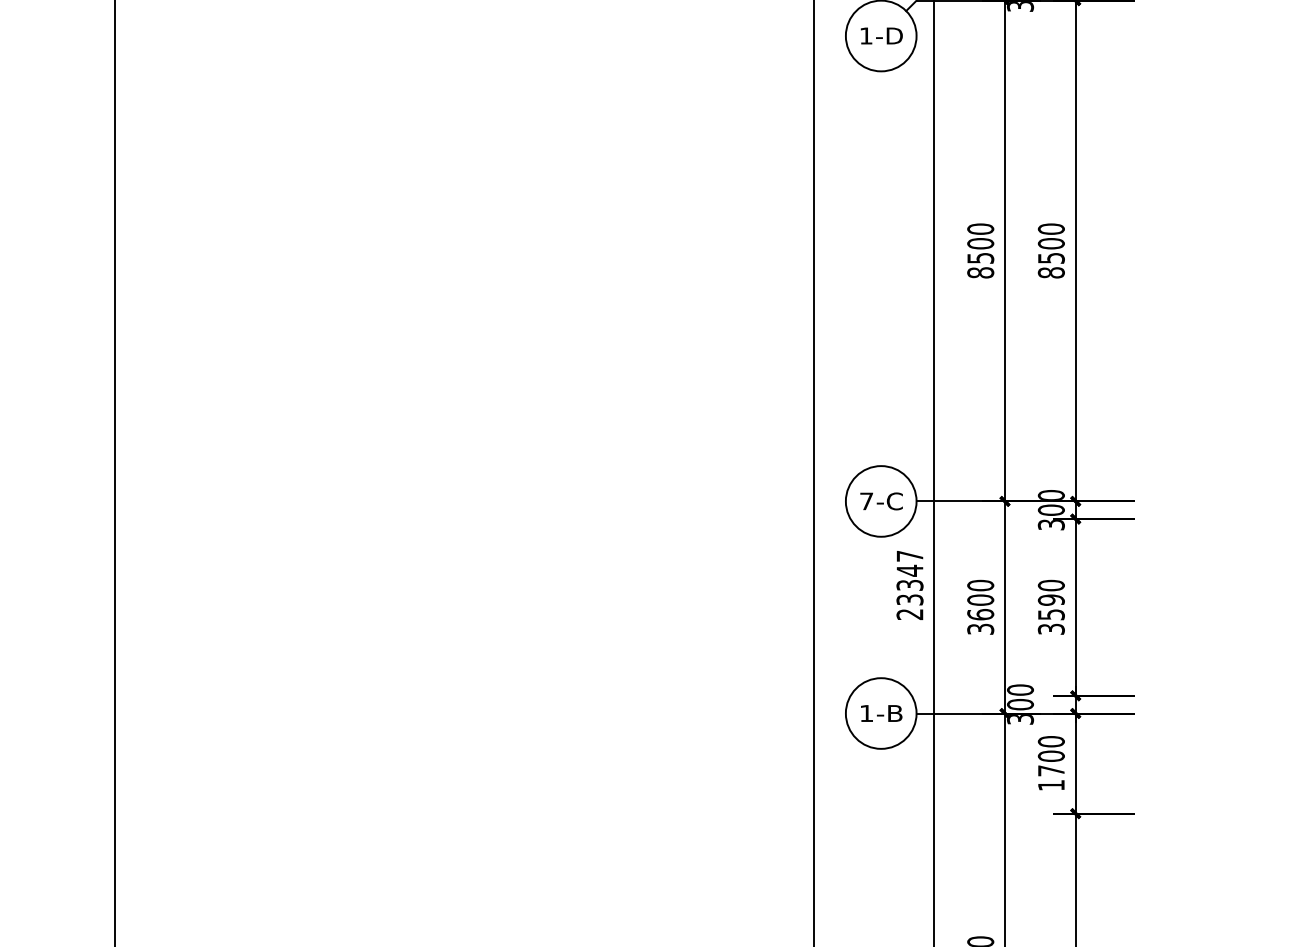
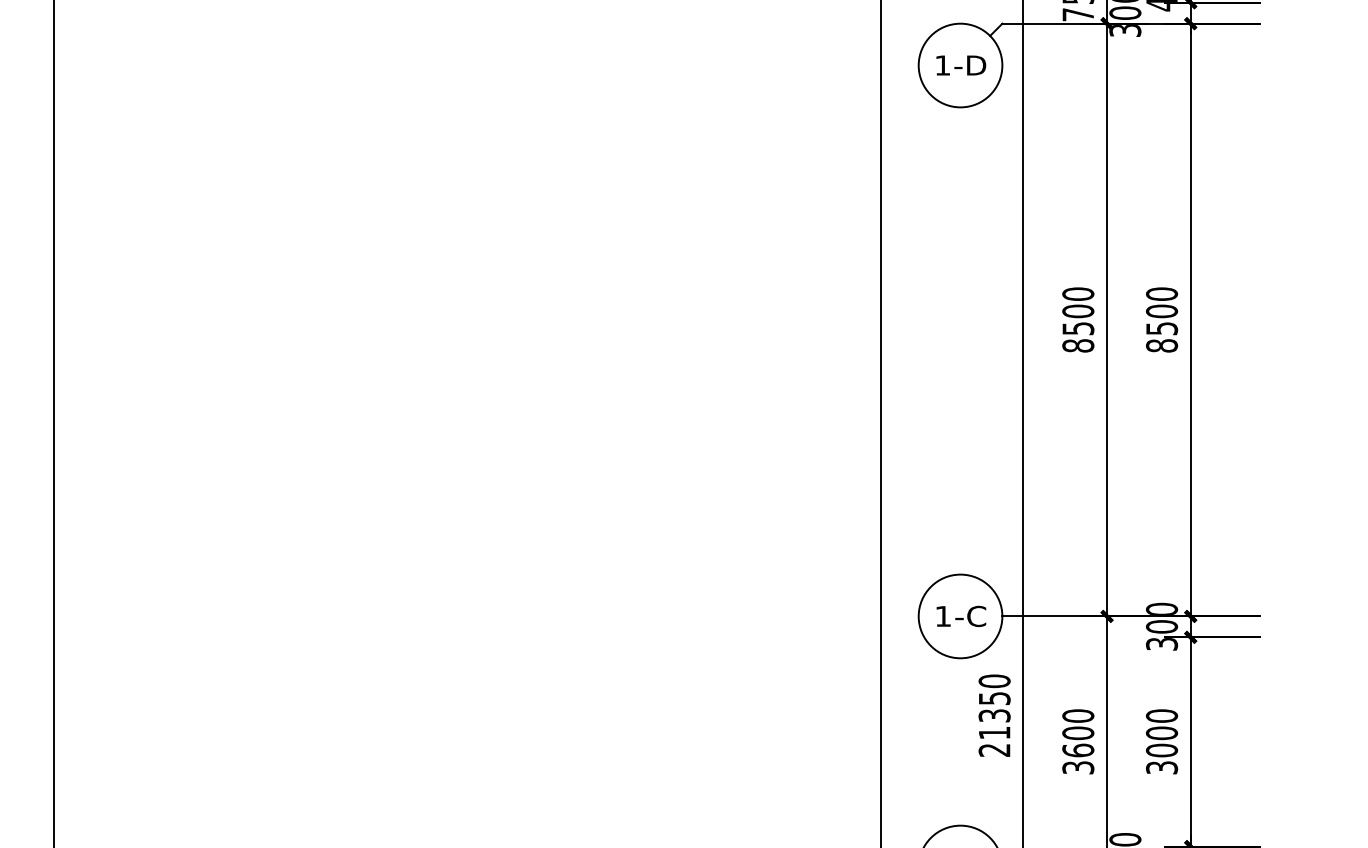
text: (866, 501) -> (943, 616), 7-C -> 1-C
text: (909, 577) -> (994, 706), 23347 -> 21350
text: (1050, 607) -> (1160, 742), 3590 -> 3000

